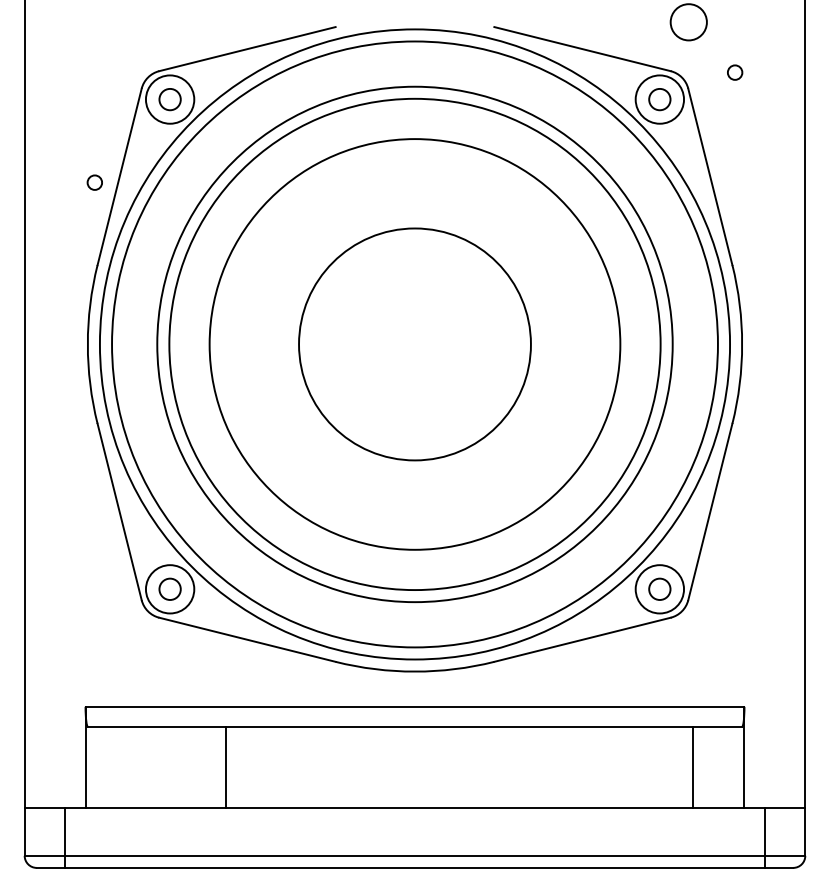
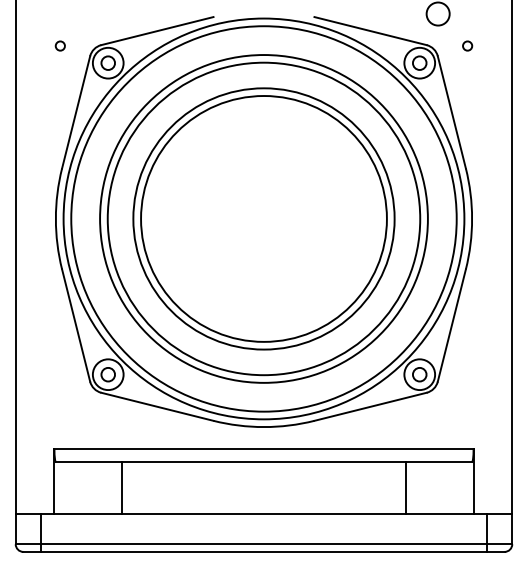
circle: (93, 181) -> (59, 45), moved
circle: (414, 343) -> (263, 218), size x1.67
line: (227, 766) -> (122, 487), moved
line: (692, 766) -> (405, 487), moved

